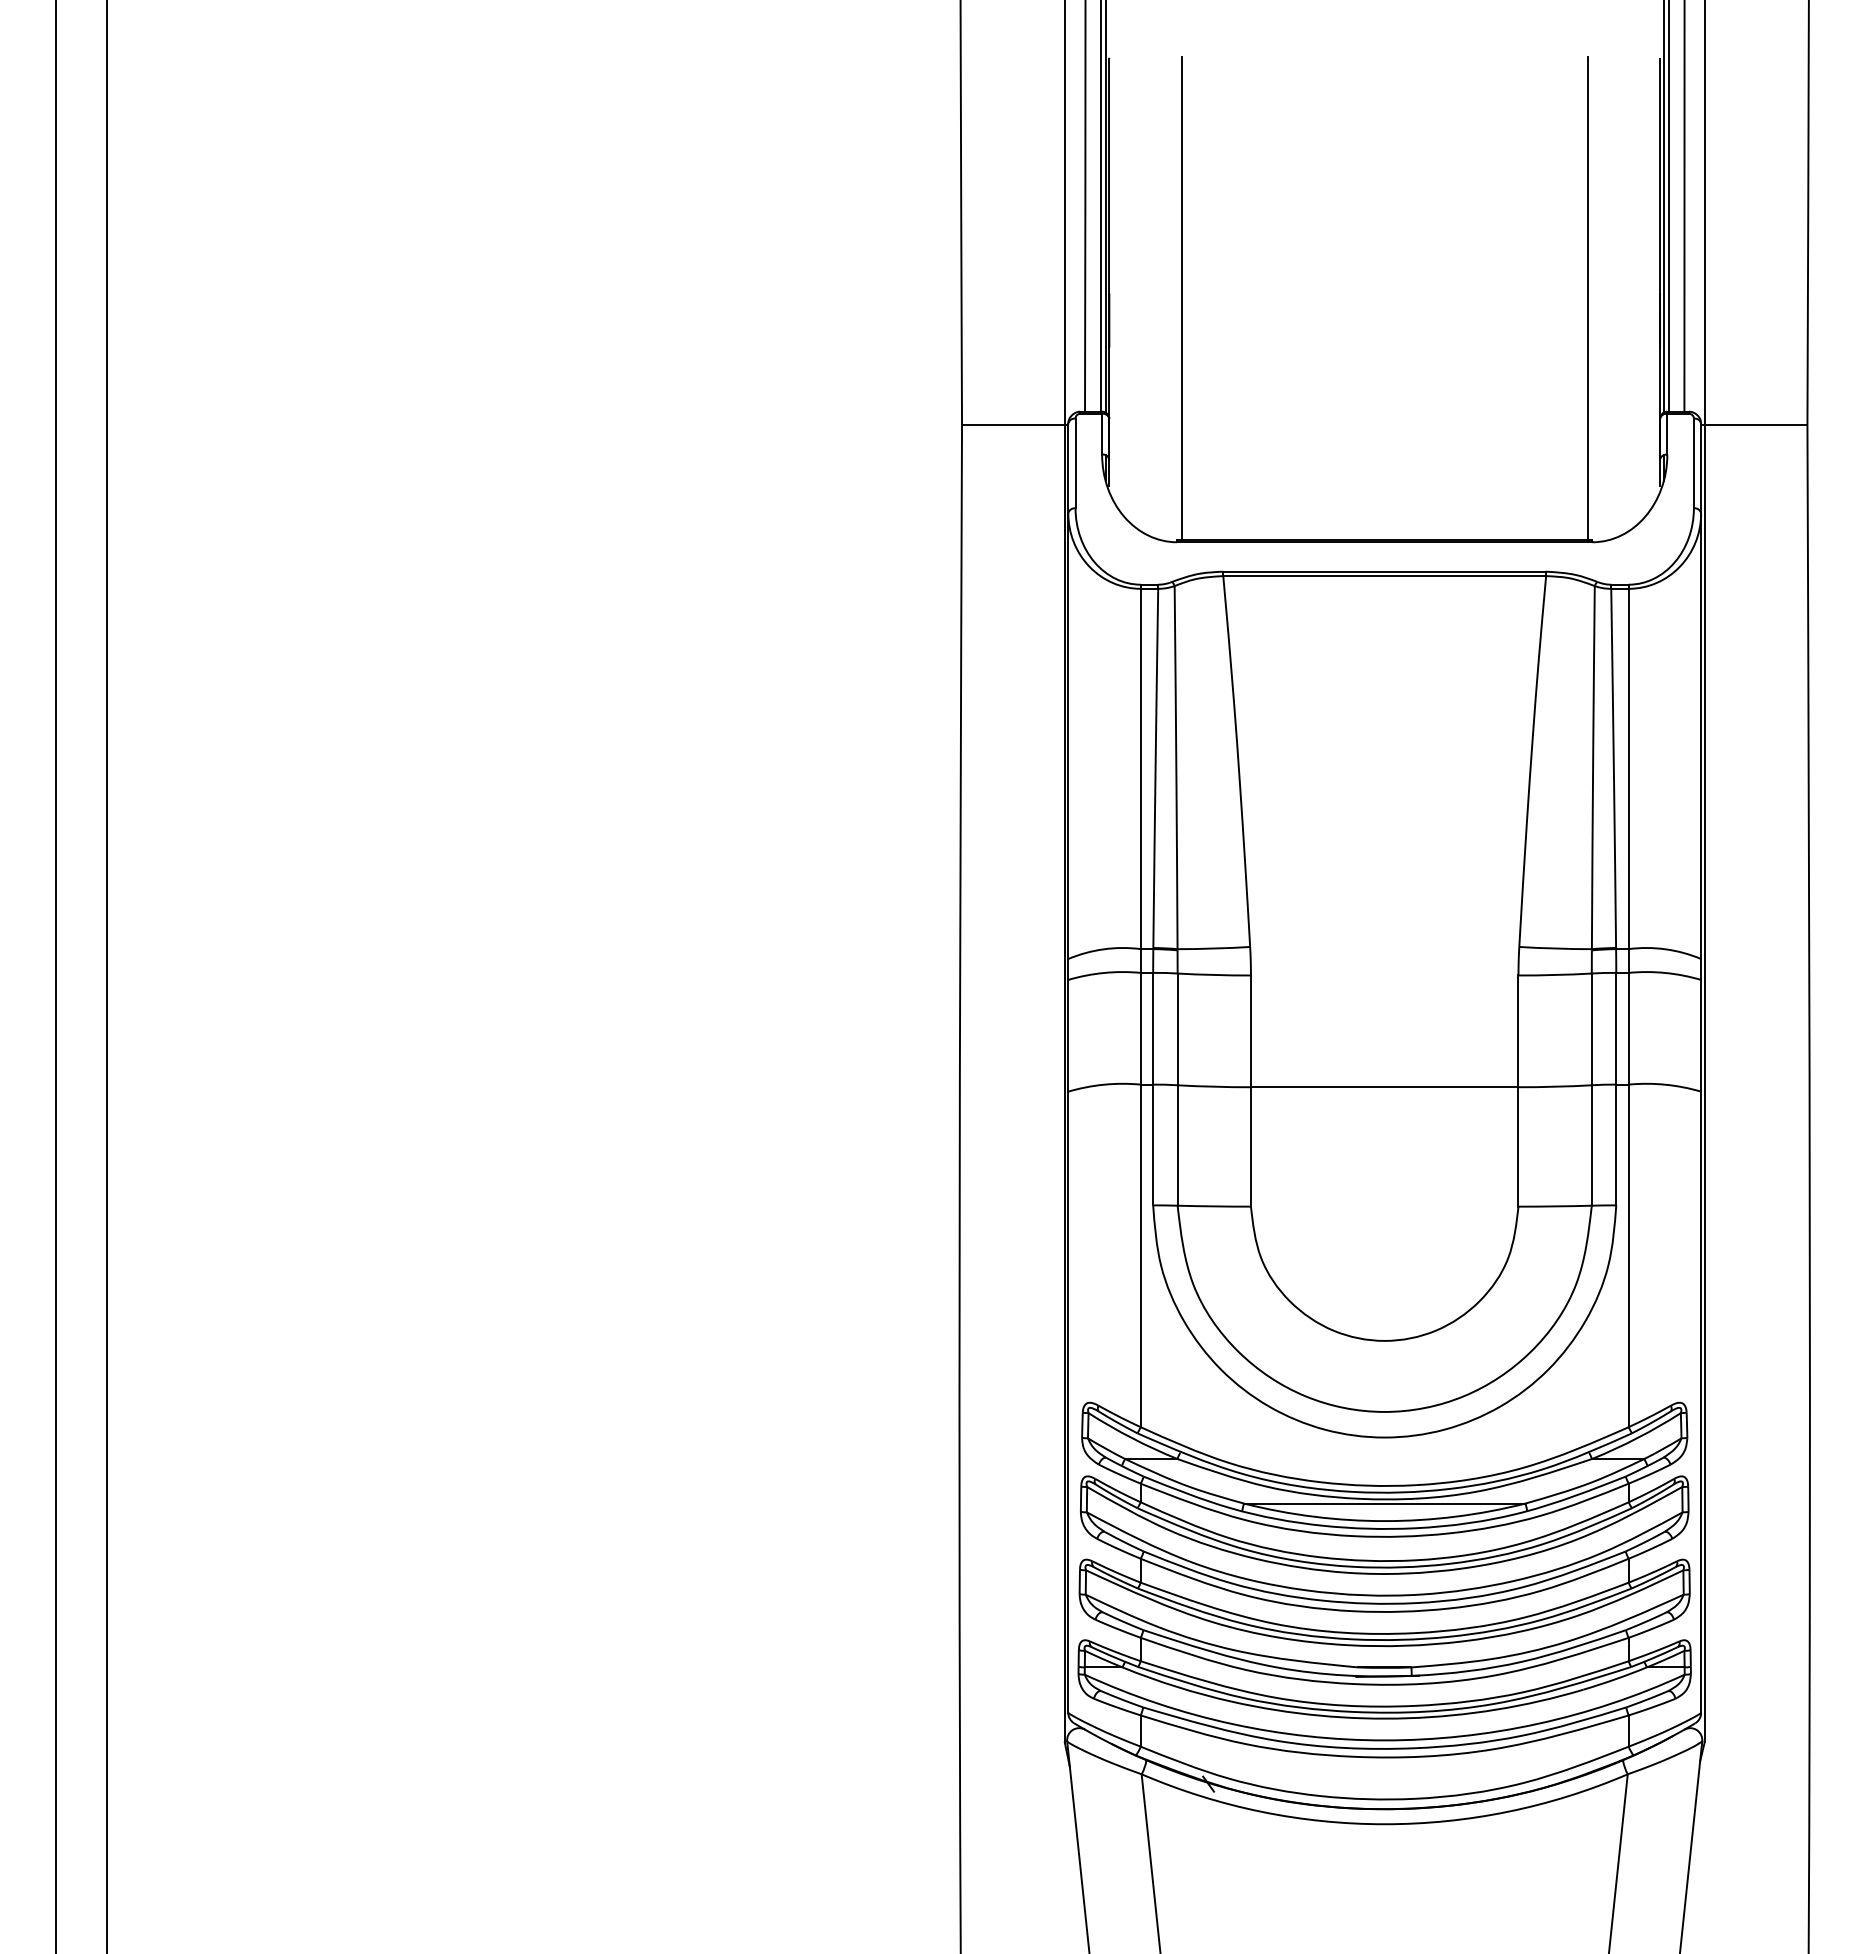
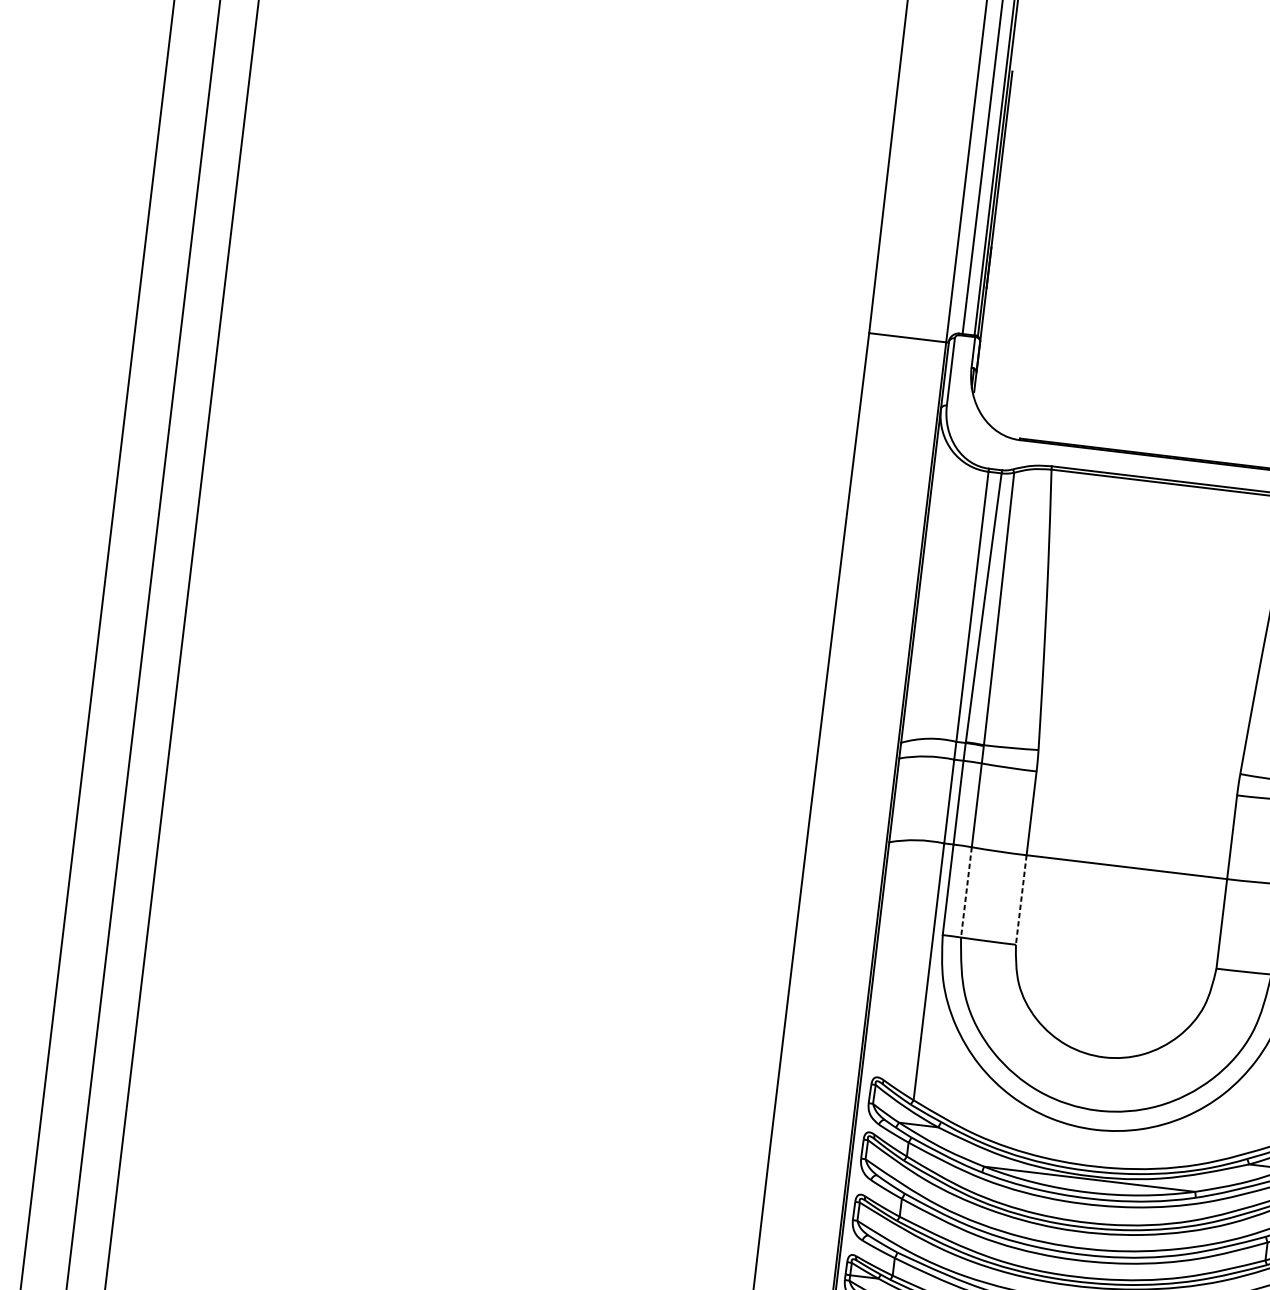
line: (1181, 298) -> (1045, 257), removed
line: (1177, 1145) -> (966, 892), solid -> dashed
line: (1250, 1146) -> (1020, 899), solid -> dashed

